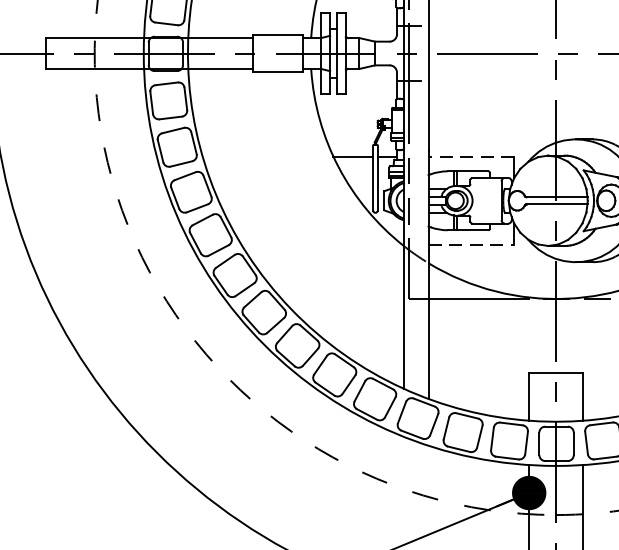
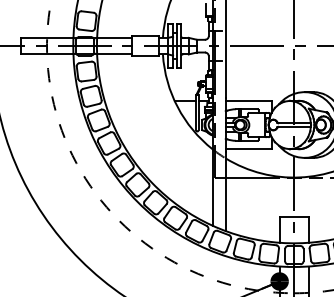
line: (470, 156) -> (248, 101), dashed -> solid
line: (472, 244) -> (249, 148), dashed -> solid

